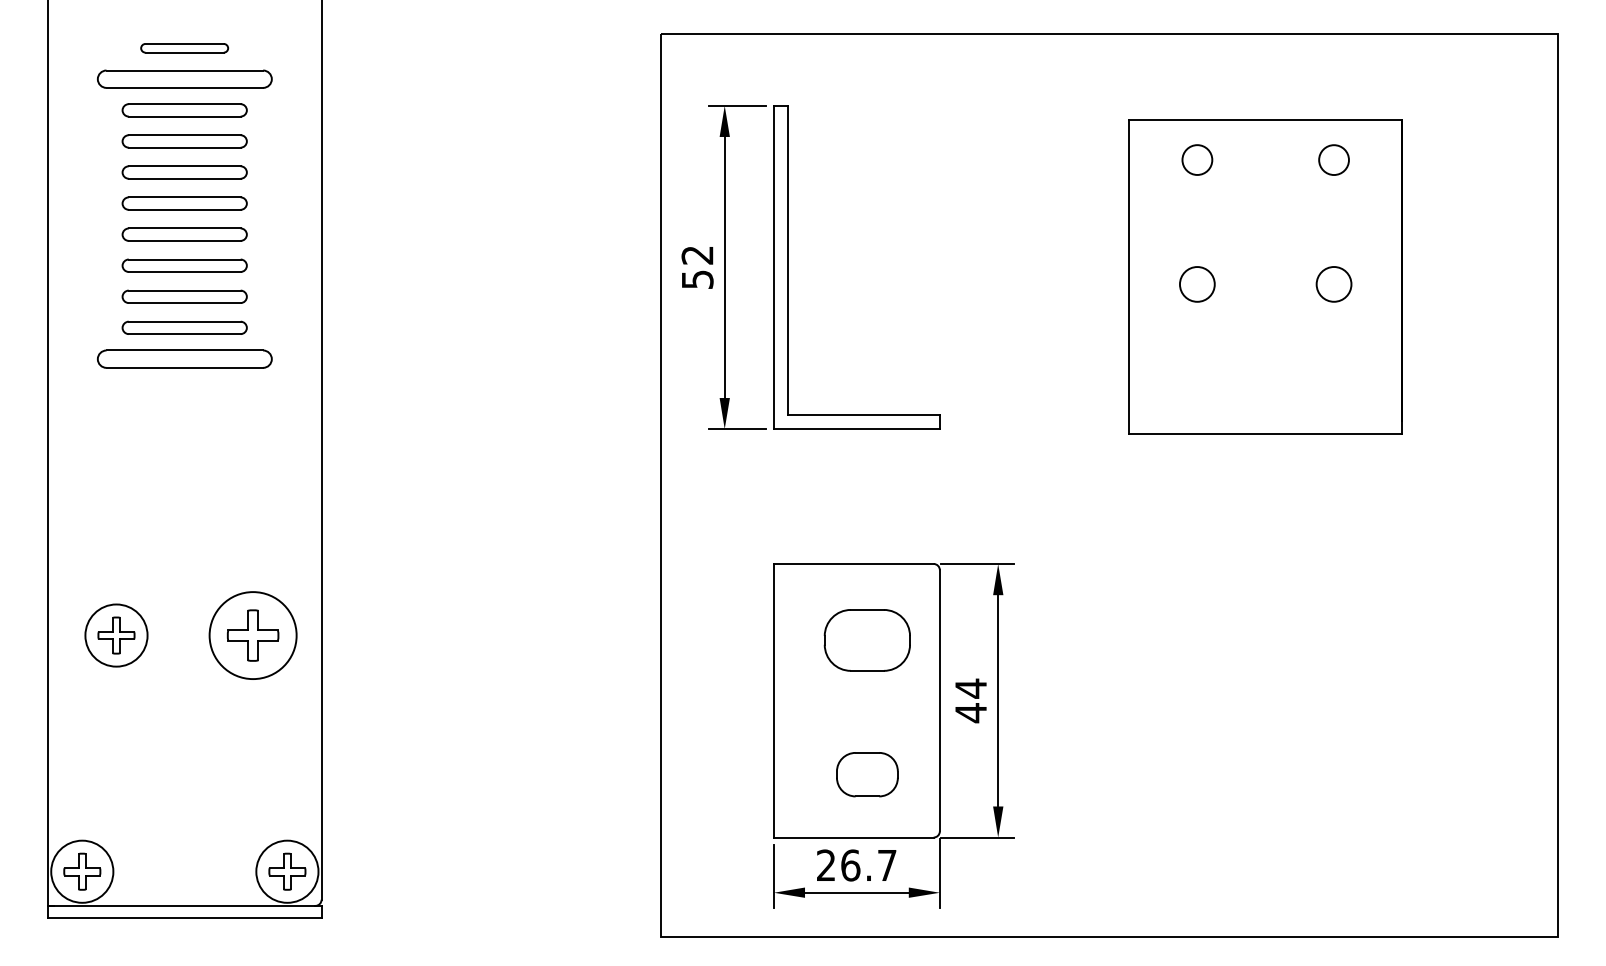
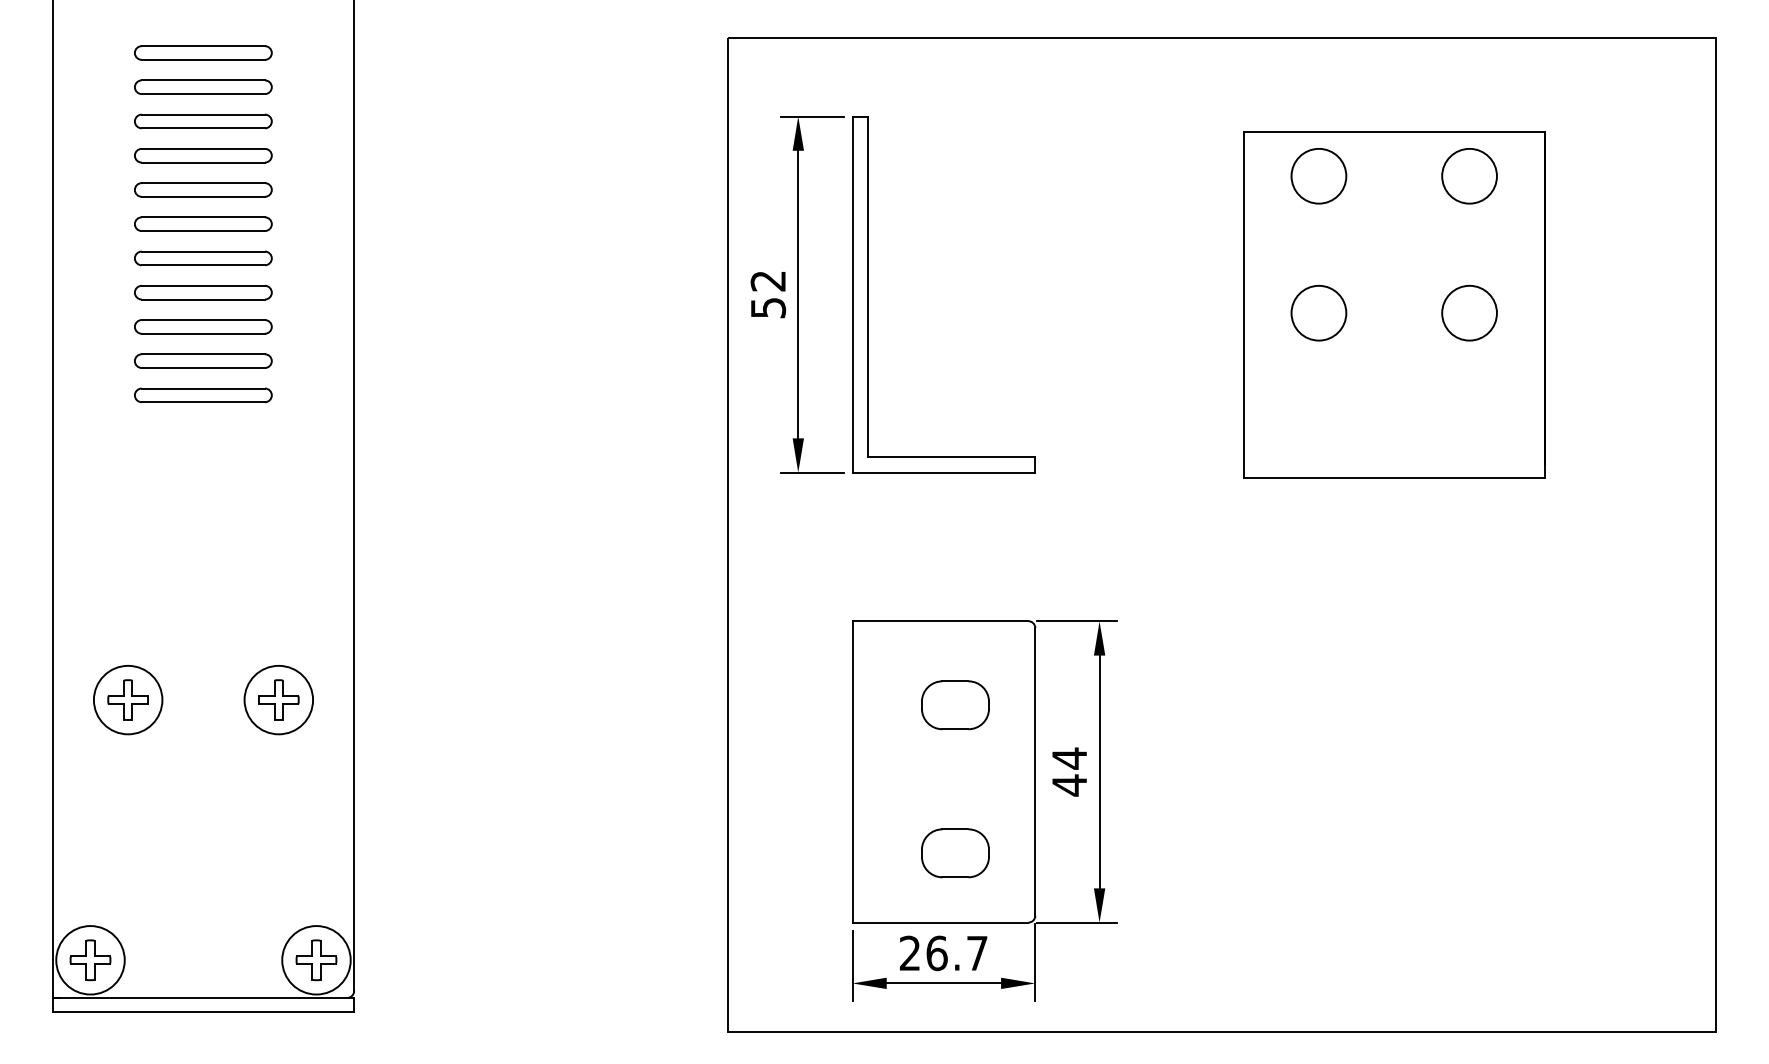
part: (184, 48) -> (203, 53), size x1.43
part: (184, 79) -> (203, 87), size x0.71
circle: (1197, 159) -> (1319, 175), size x1.67
circle: (1333, 159) -> (1468, 175), size x1.67
circle: (1197, 284) -> (1319, 313), size x1.43
circle: (1333, 284) -> (1468, 313), size x1.43
part: (184, 358) -> (203, 394), size x0.71
part: (253, 635) -> (279, 700), size x0.71
part: (867, 639) -> (955, 704), size x0.71

